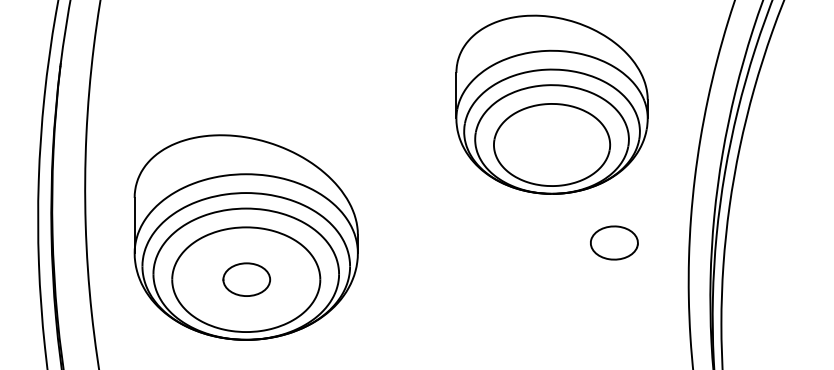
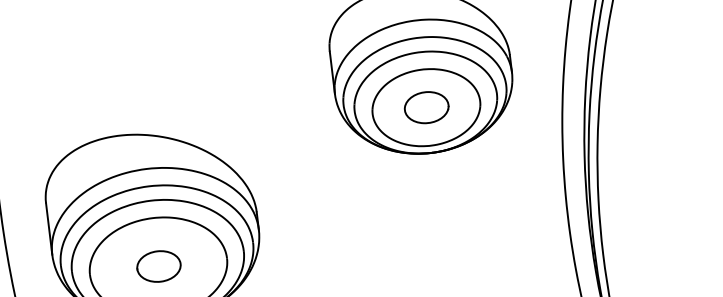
part: (614, 242) -> (426, 107), moved

